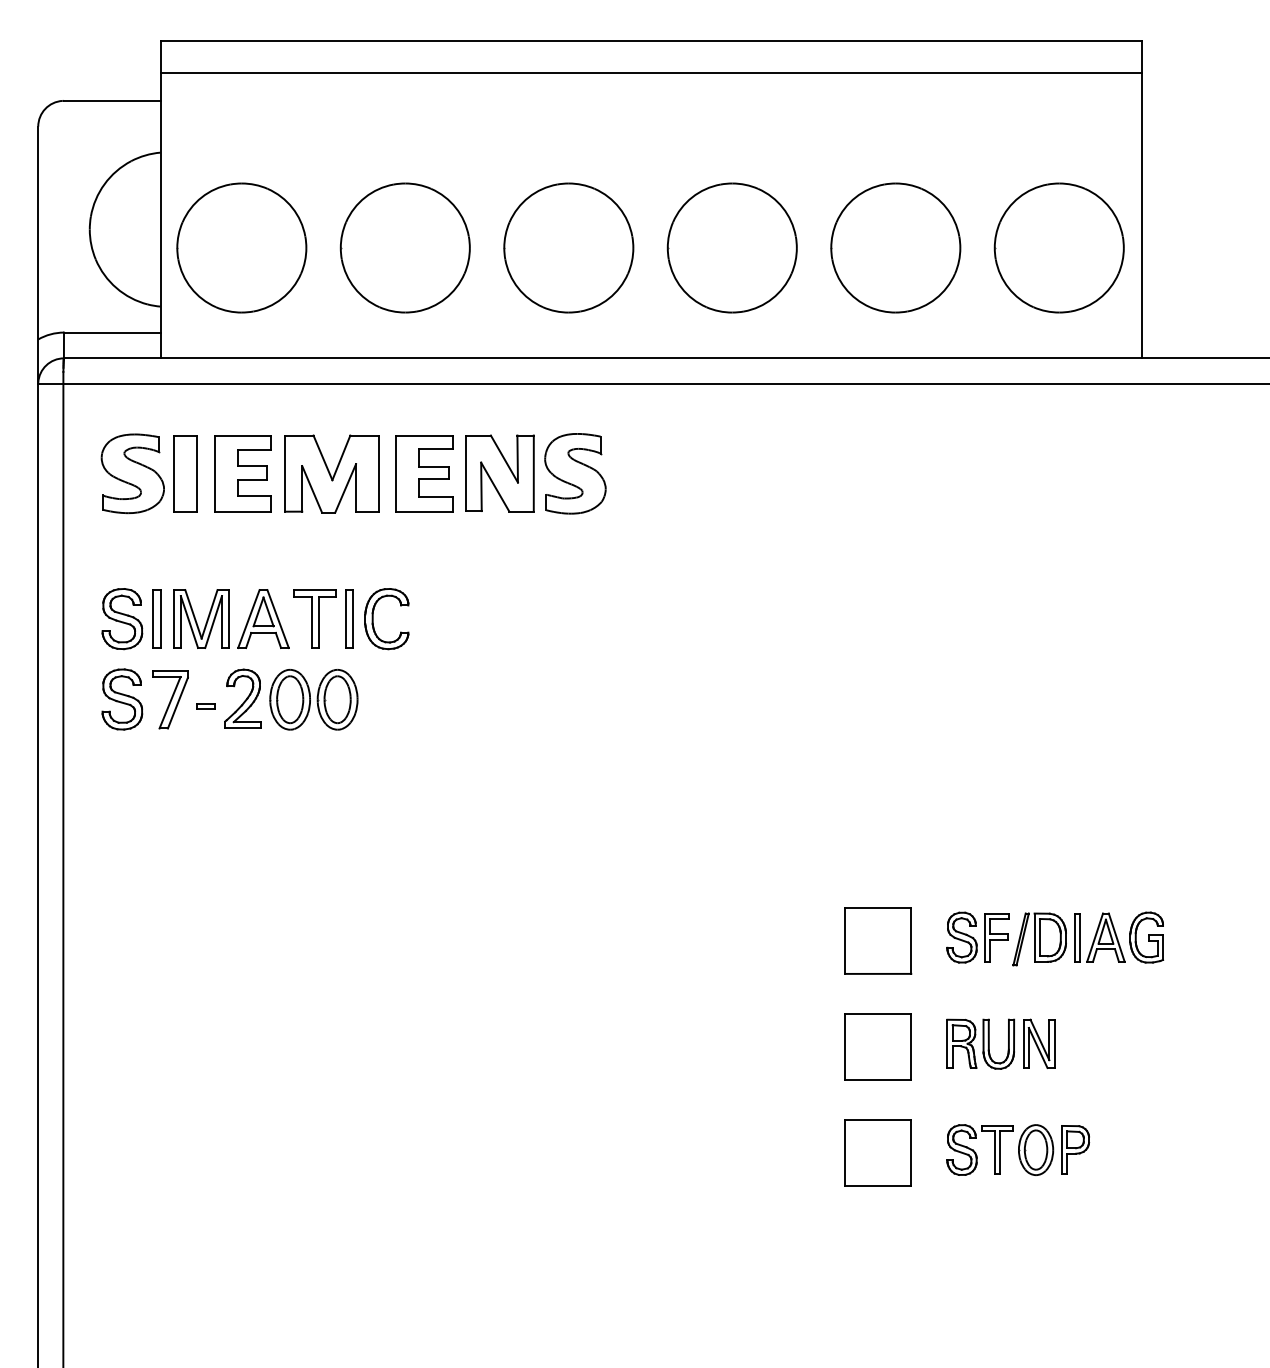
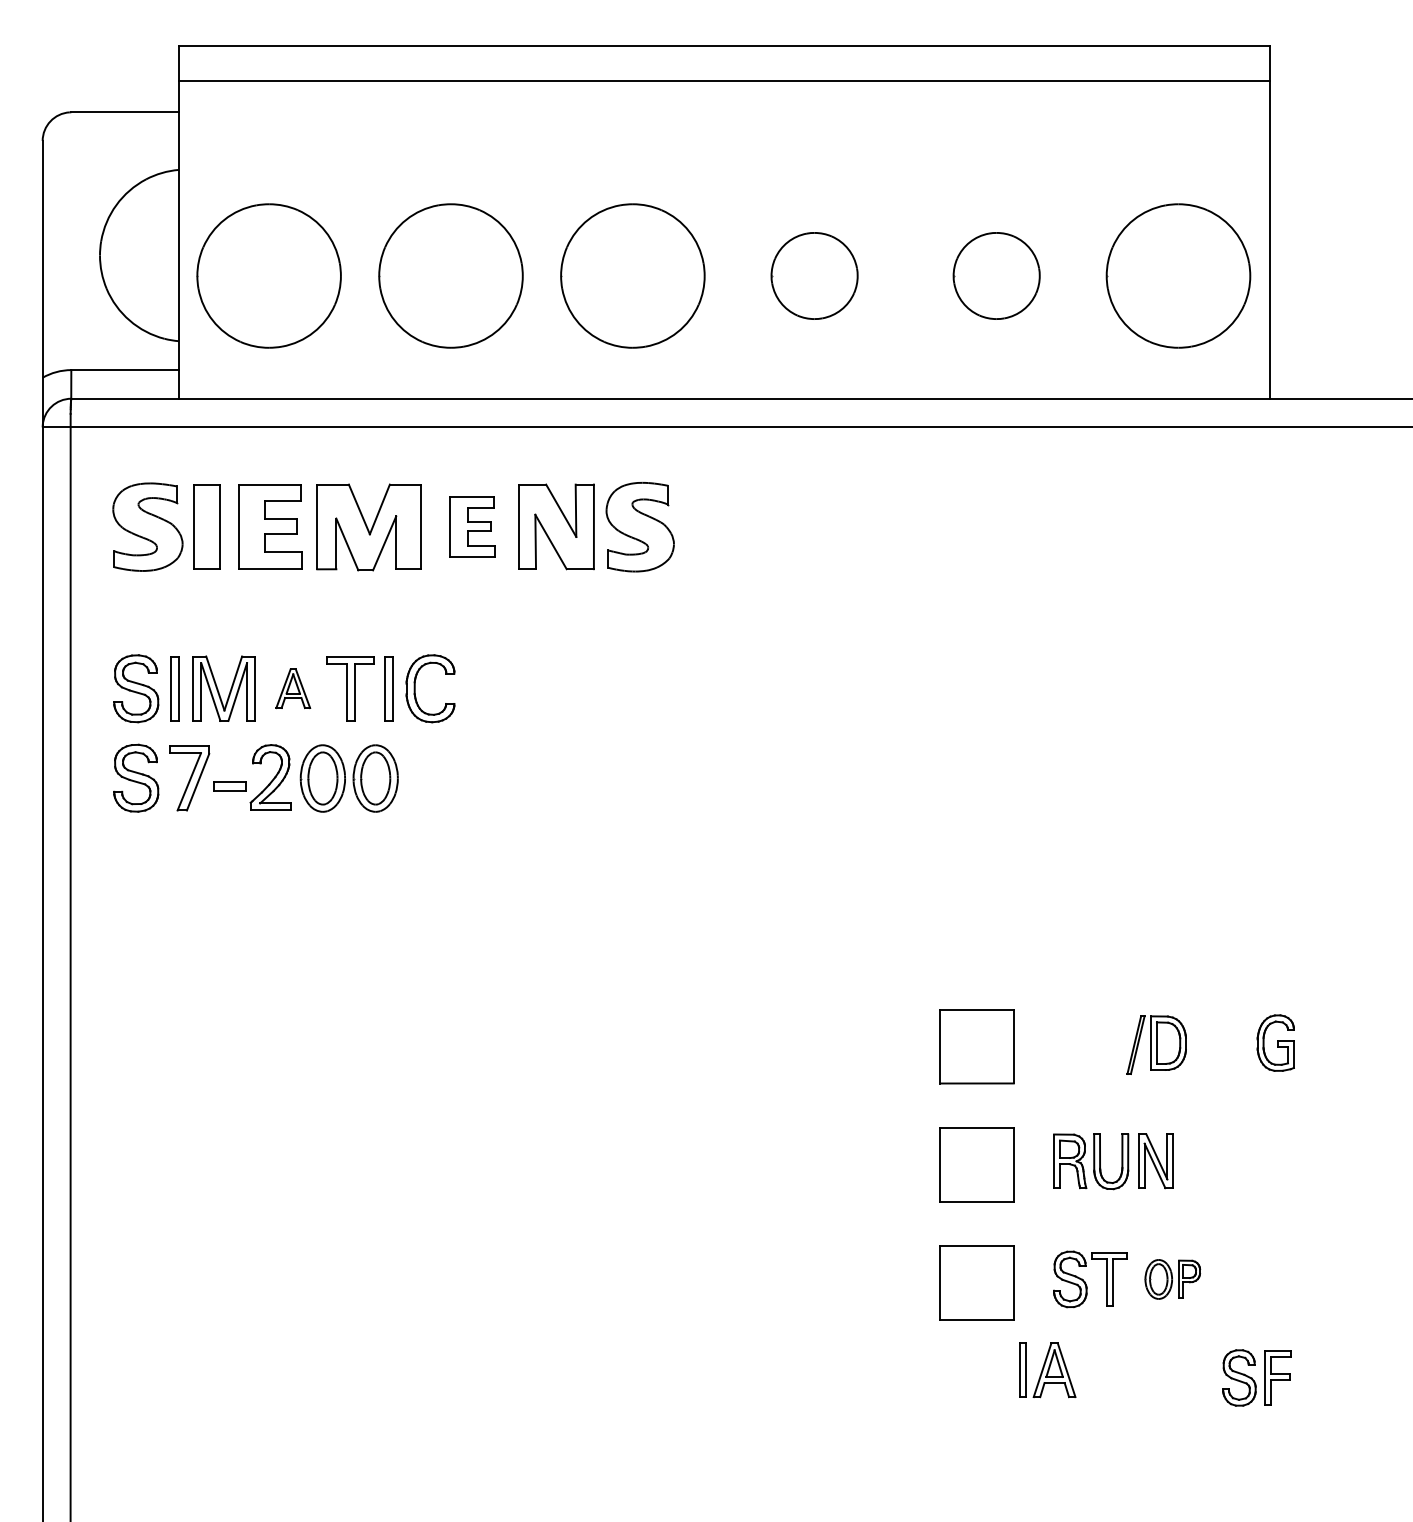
part: (731, 247) -> (813, 275), size x0.6
part: (895, 247) -> (996, 275), size x0.6
part: (424, 473) -> (472, 526), size x0.7
part: (263, 618) -> (293, 688), size x0.6
part: (205, 706) -> (228, 786), size x1.6
part: (977, 937) -> (1256, 1377), moved
part: (1099, 937) -> (1047, 1370), moved
part: (1054, 1149) -> (1173, 1278), size x0.7

